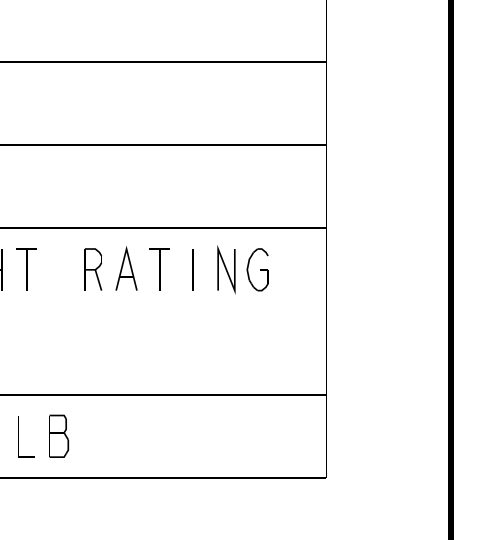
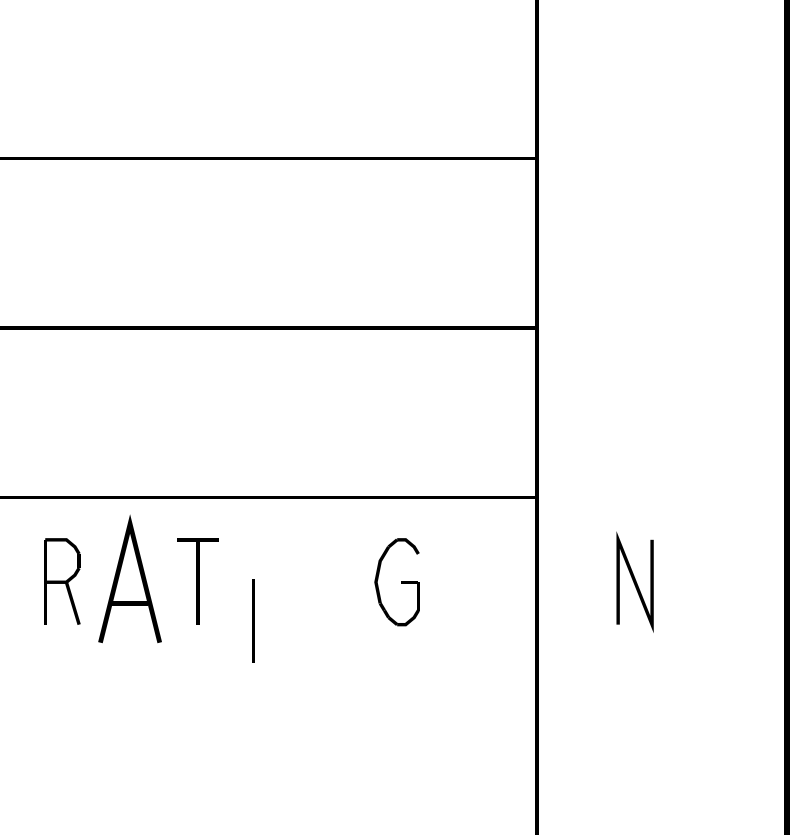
part: (126, 268) -> (129, 579), size x1.4
line: (192, 269) -> (252, 620), moved
line: (226, 269) -> (635, 581), moved

